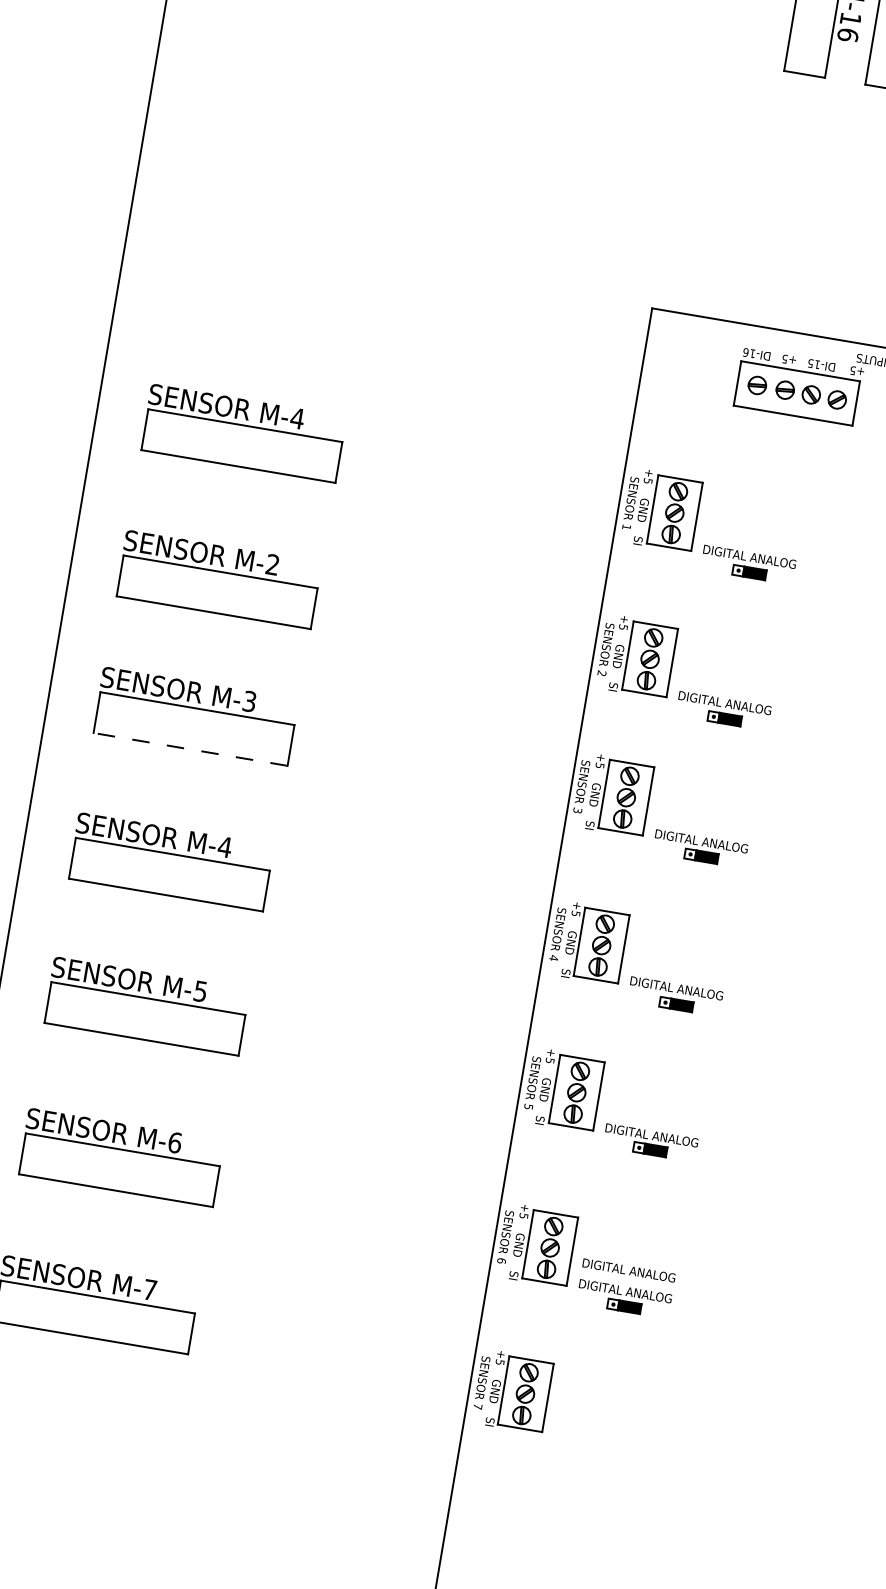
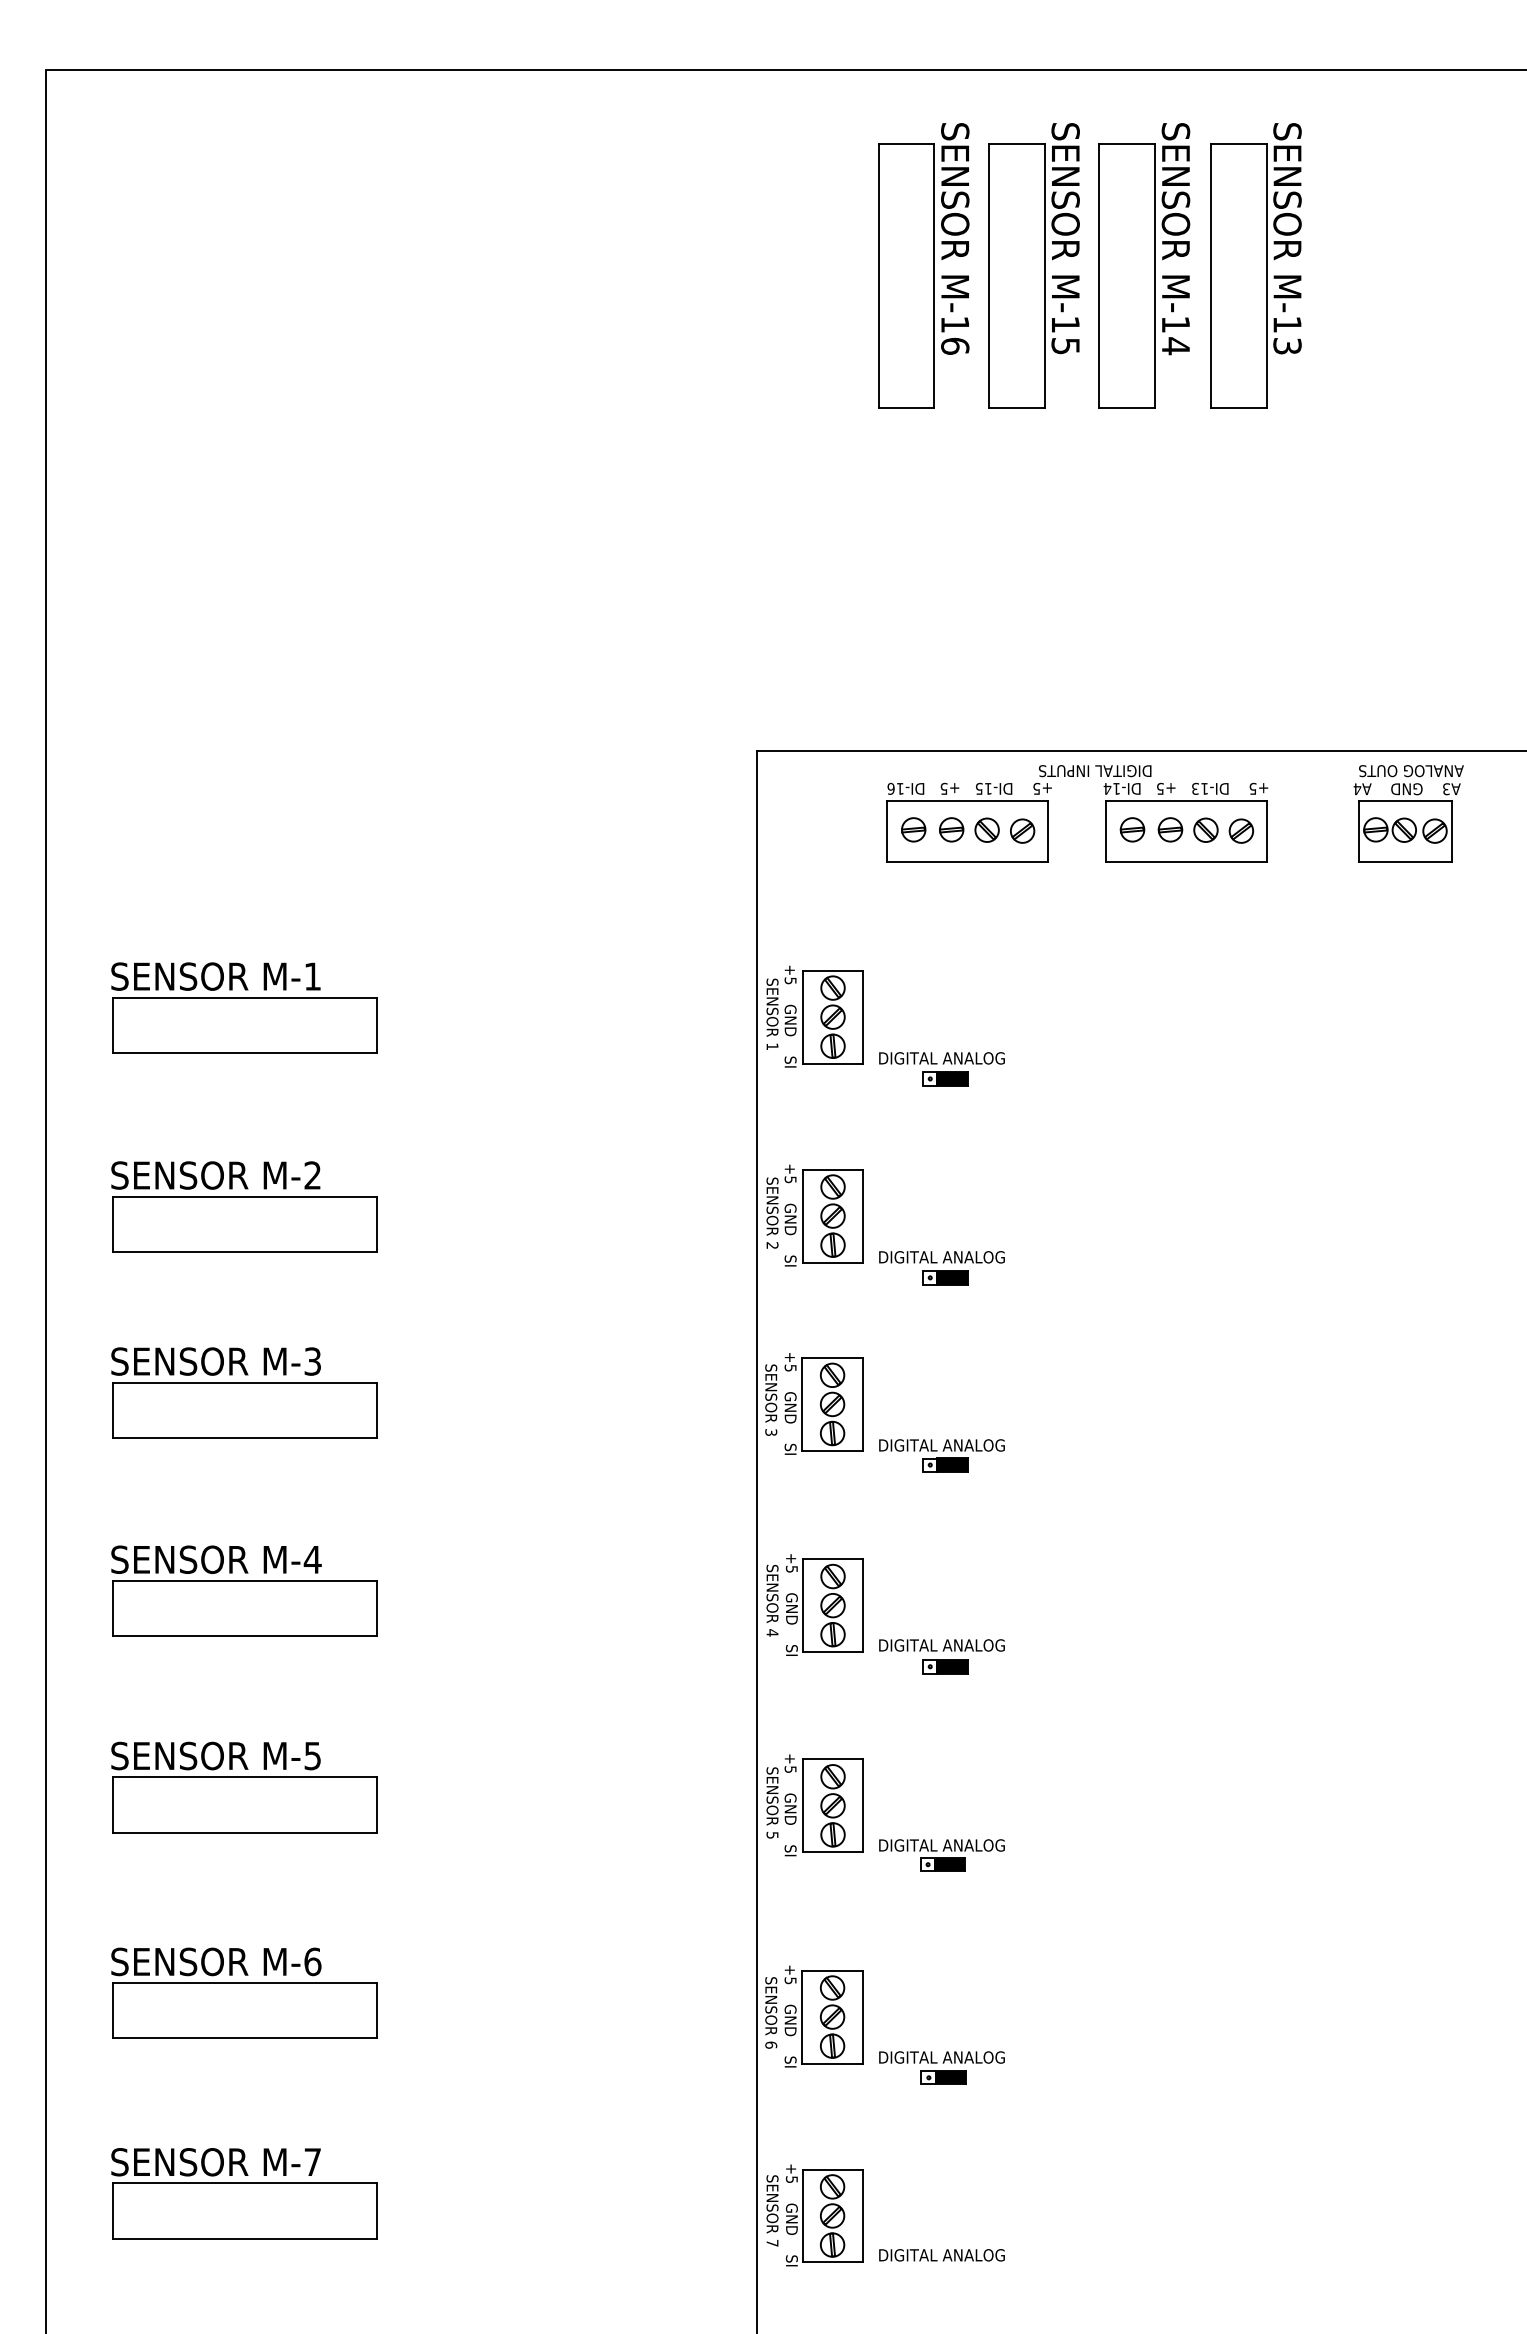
text: (297, 418) -> (312, 976), M-4 -> M-1
line: (190, 749) -> (245, 1438), dashed -> solid
text: (628, 1270) -> (941, 2255), moved

